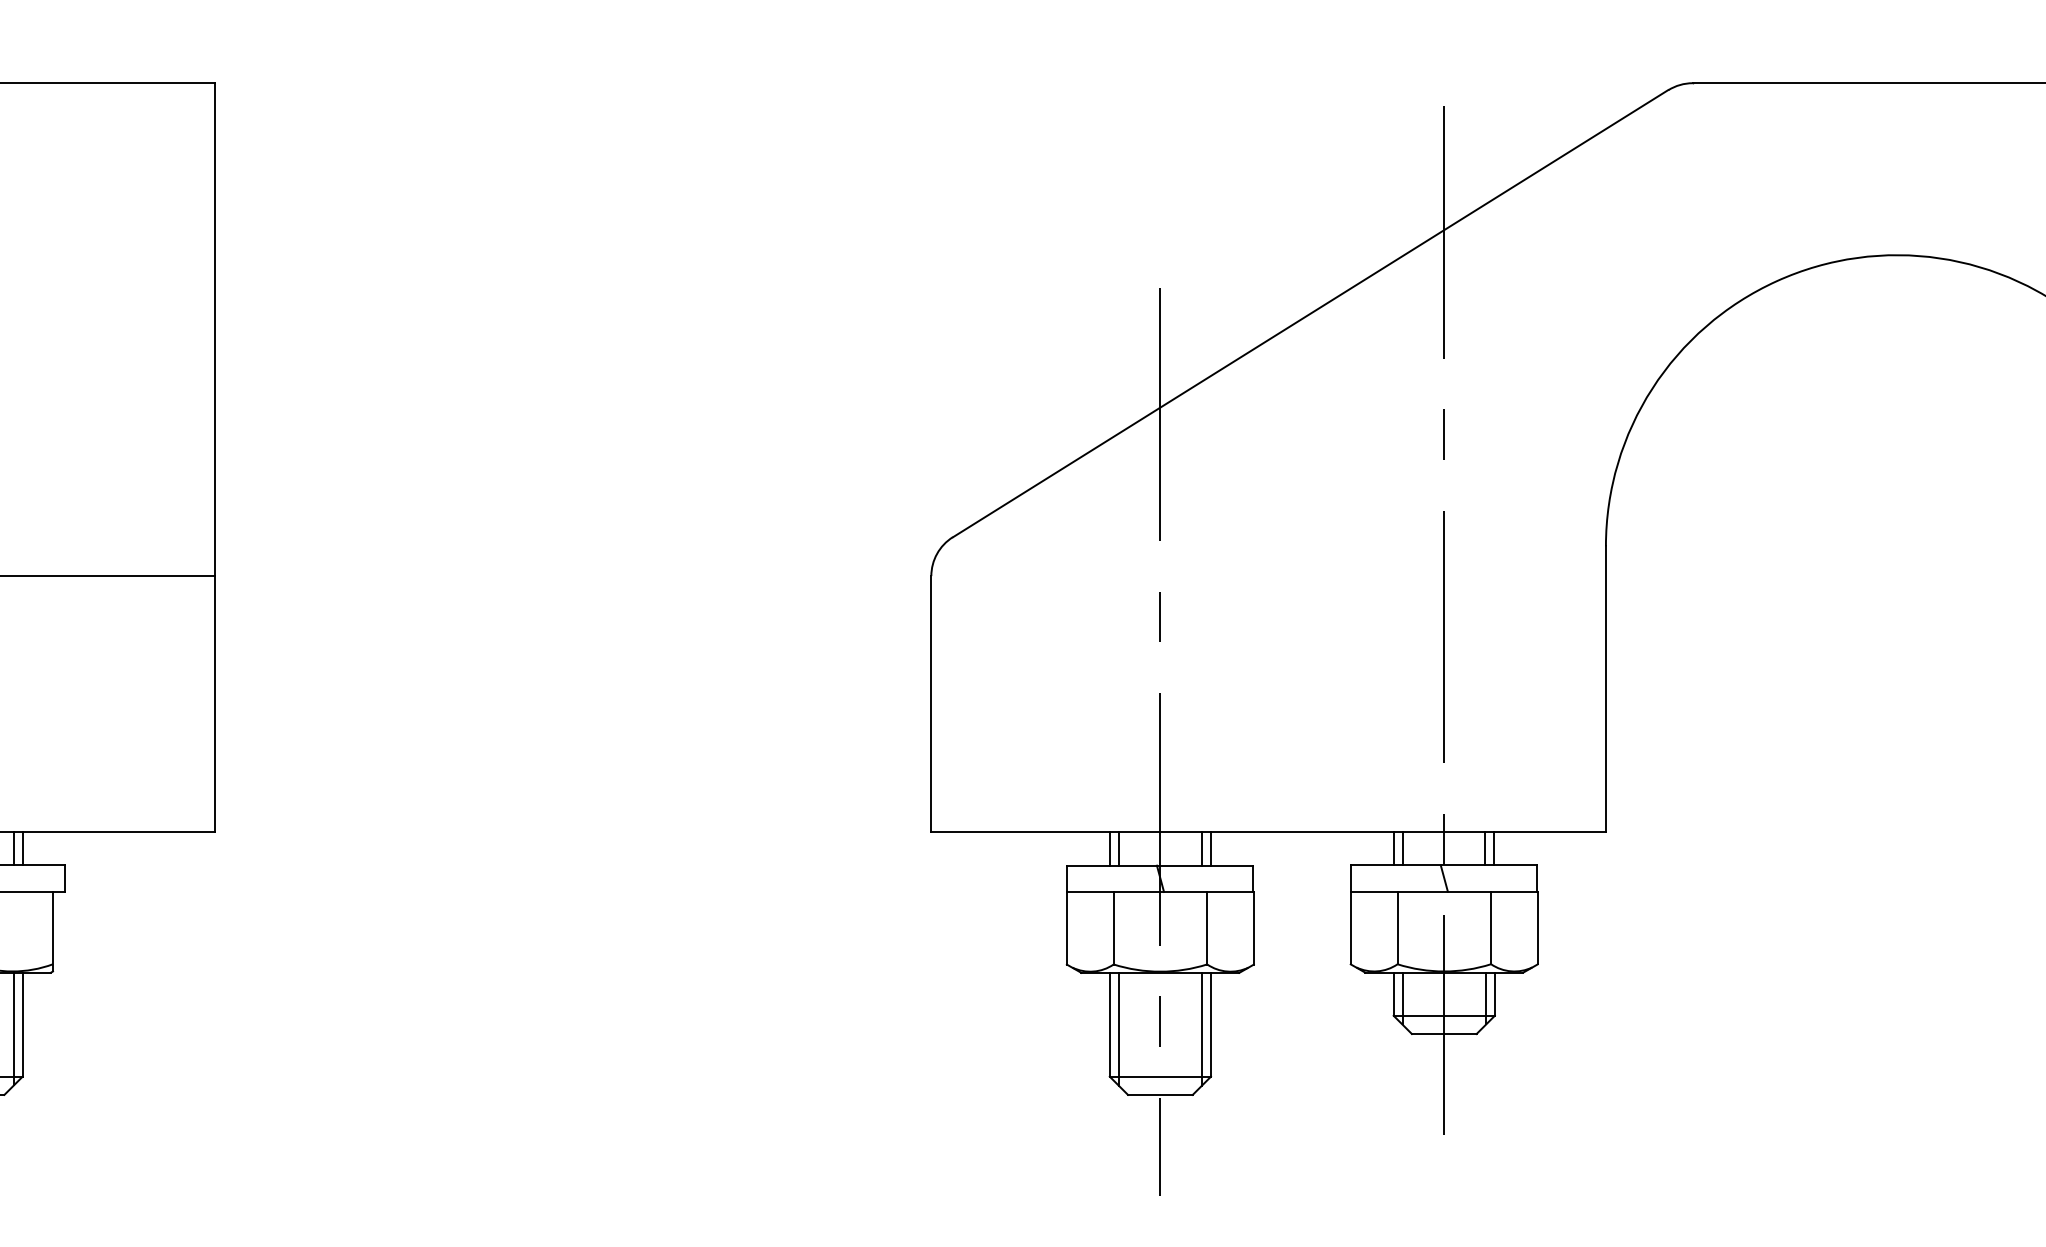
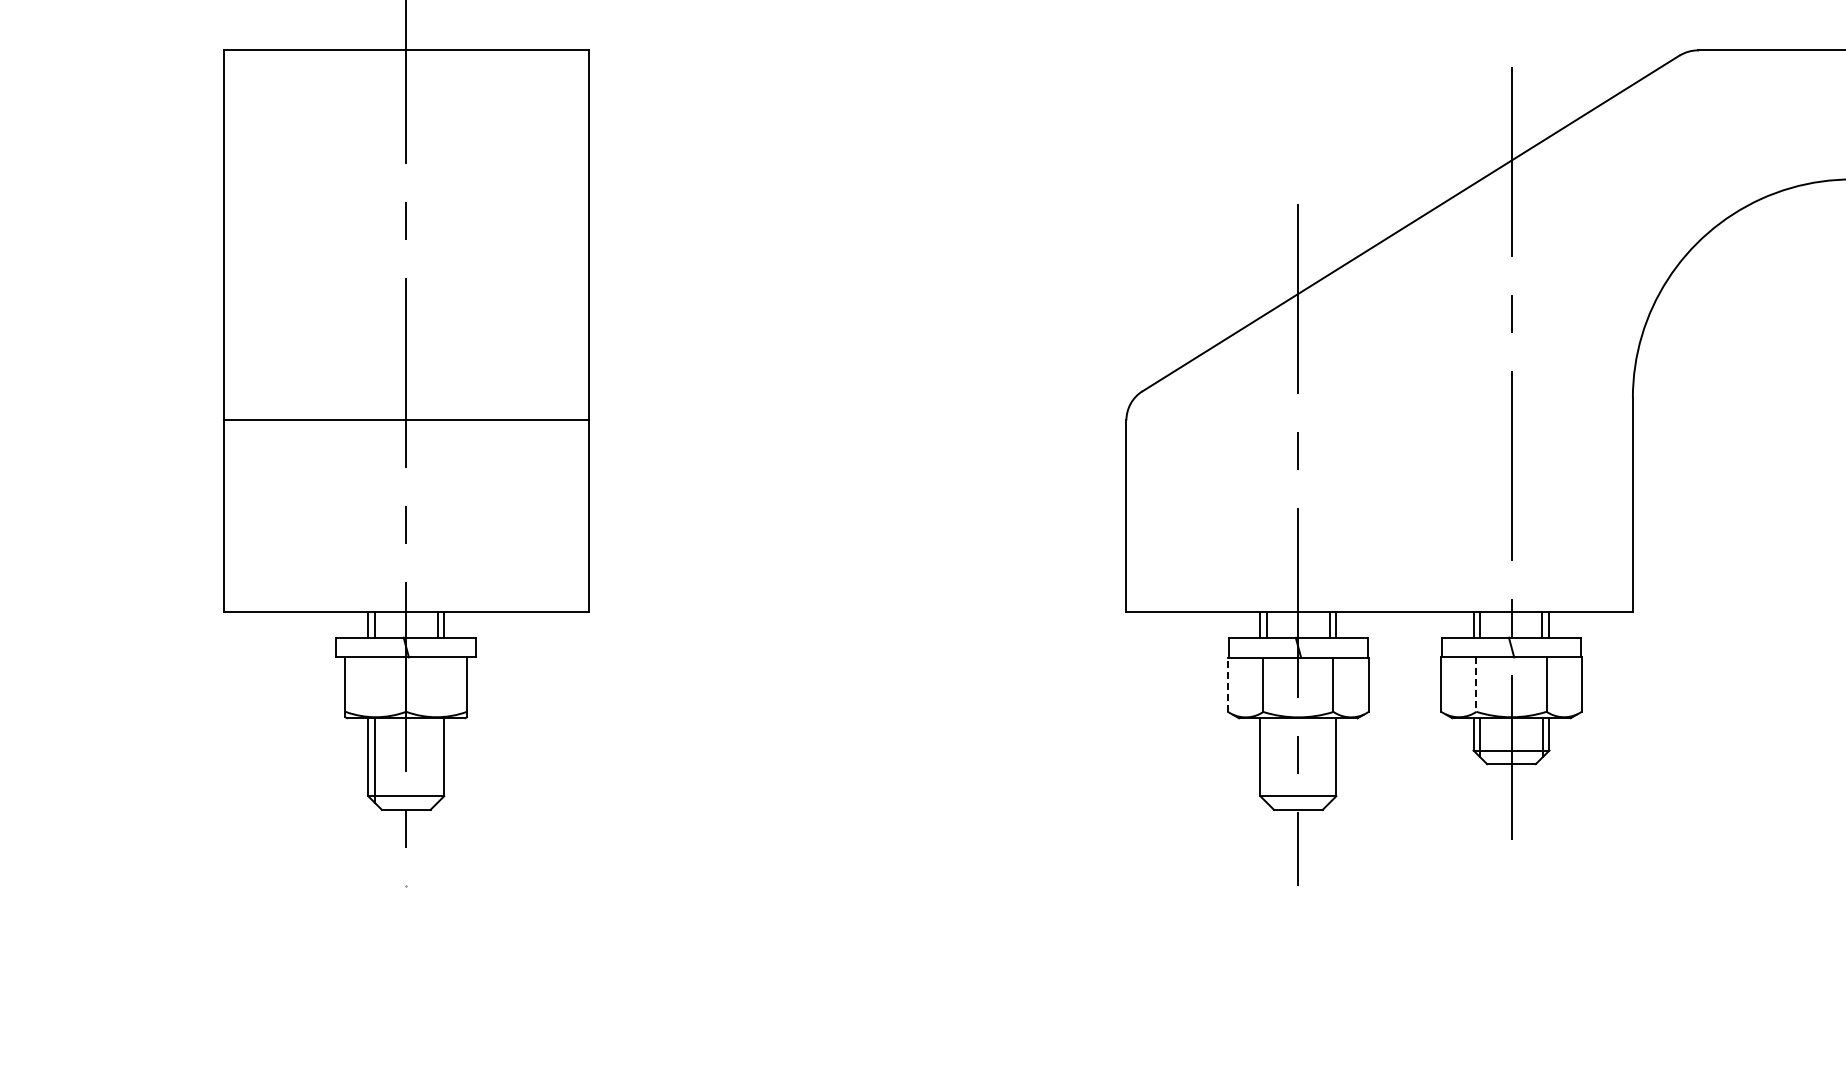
line: (1067, 927) -> (1228, 684), solid -> dashed
line: (1397, 929) -> (1476, 685), solid -> dashed
line: (13, 1029) -> (437, 760), removed
line: (1119, 1029) -> (1267, 760), removed
line: (1201, 1029) -> (1329, 760), removed

